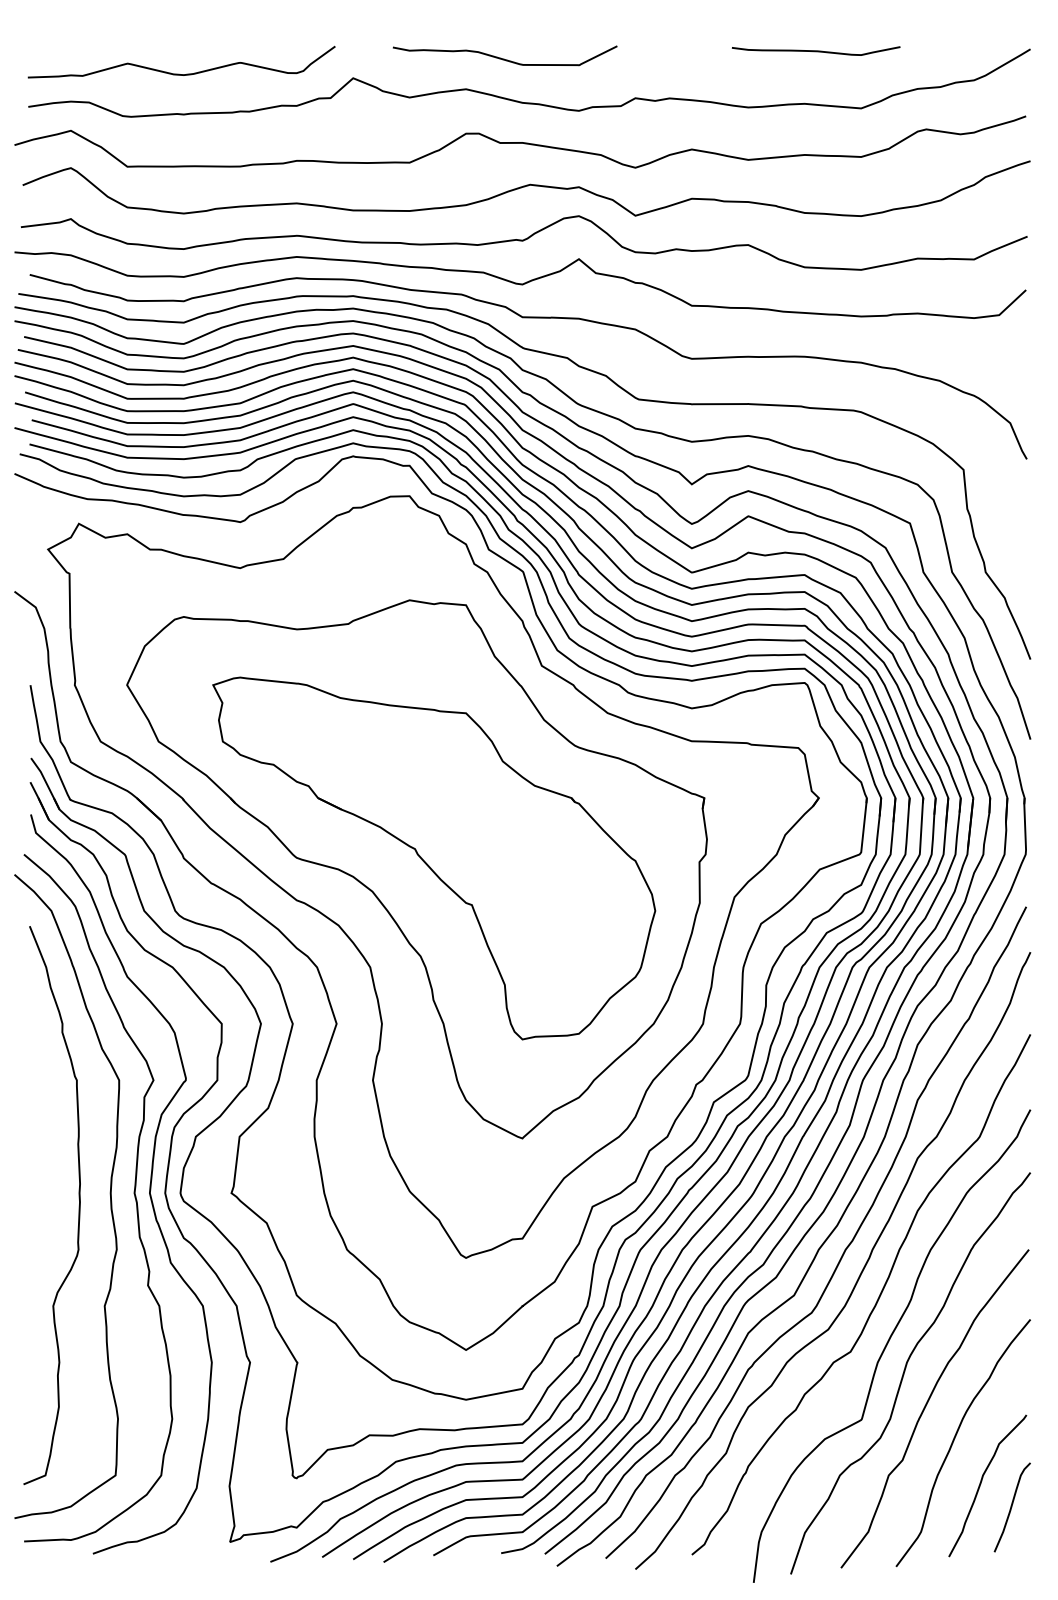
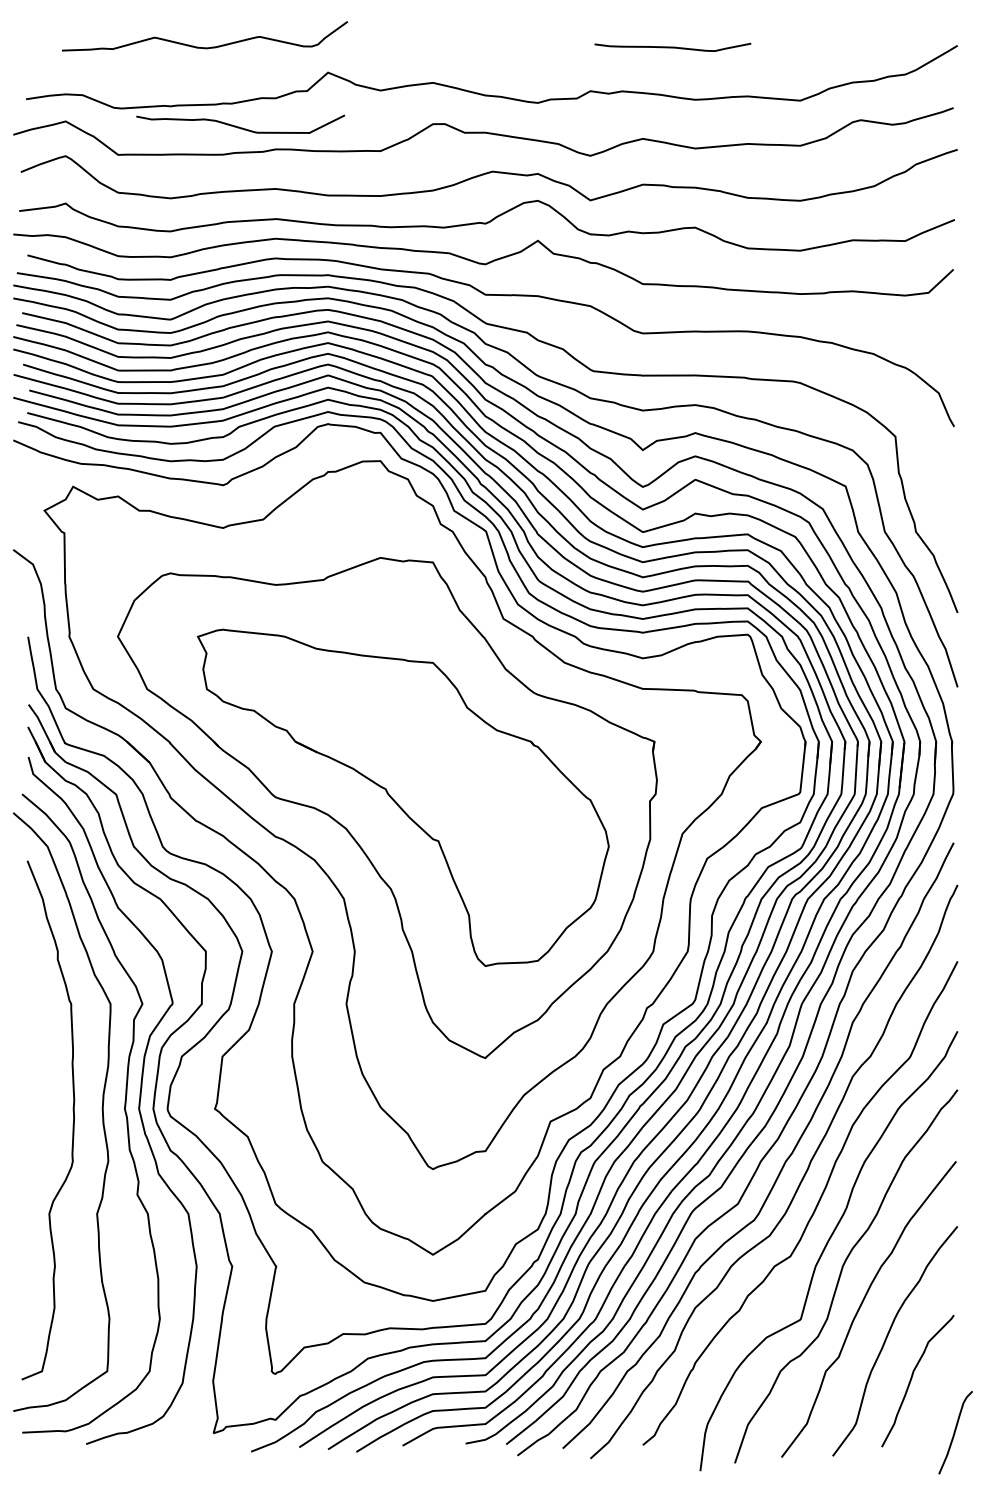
curve: (815, 50) -> (672, 46), moved
curve: (504, 58) -> (240, 126), moved
curve: (179, 73) -> (202, 46), moved
curve: (1011, 1507) -> (954, 1432), moved

